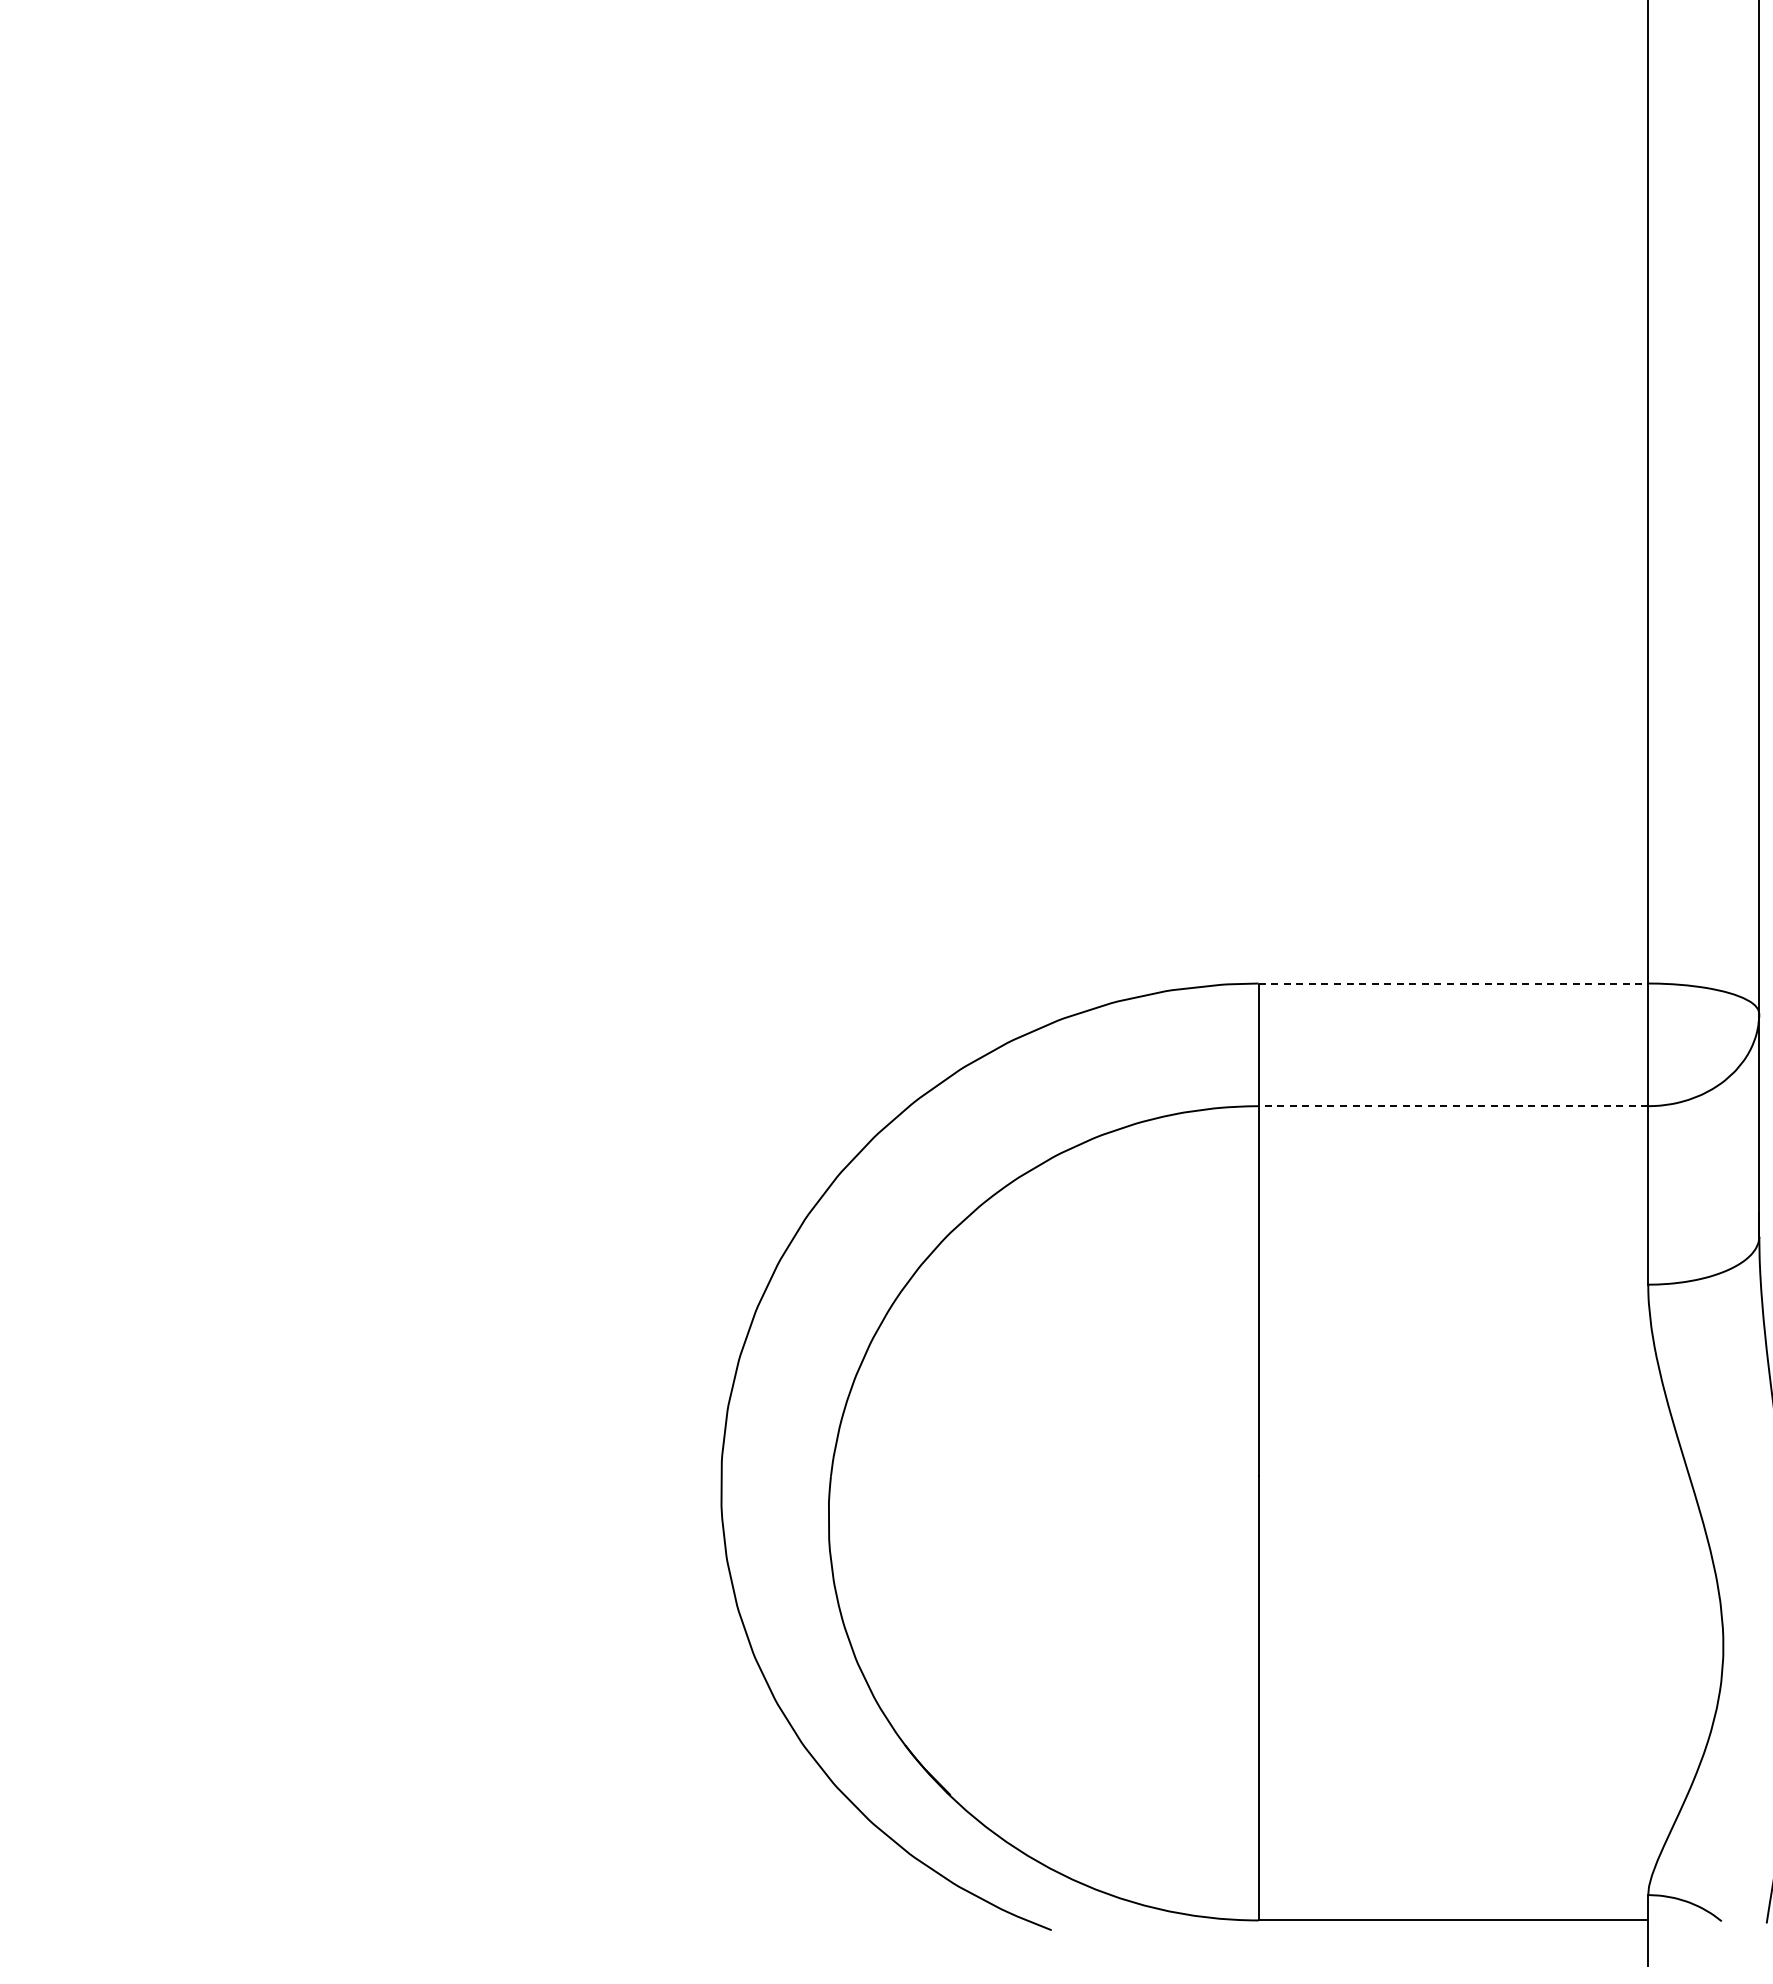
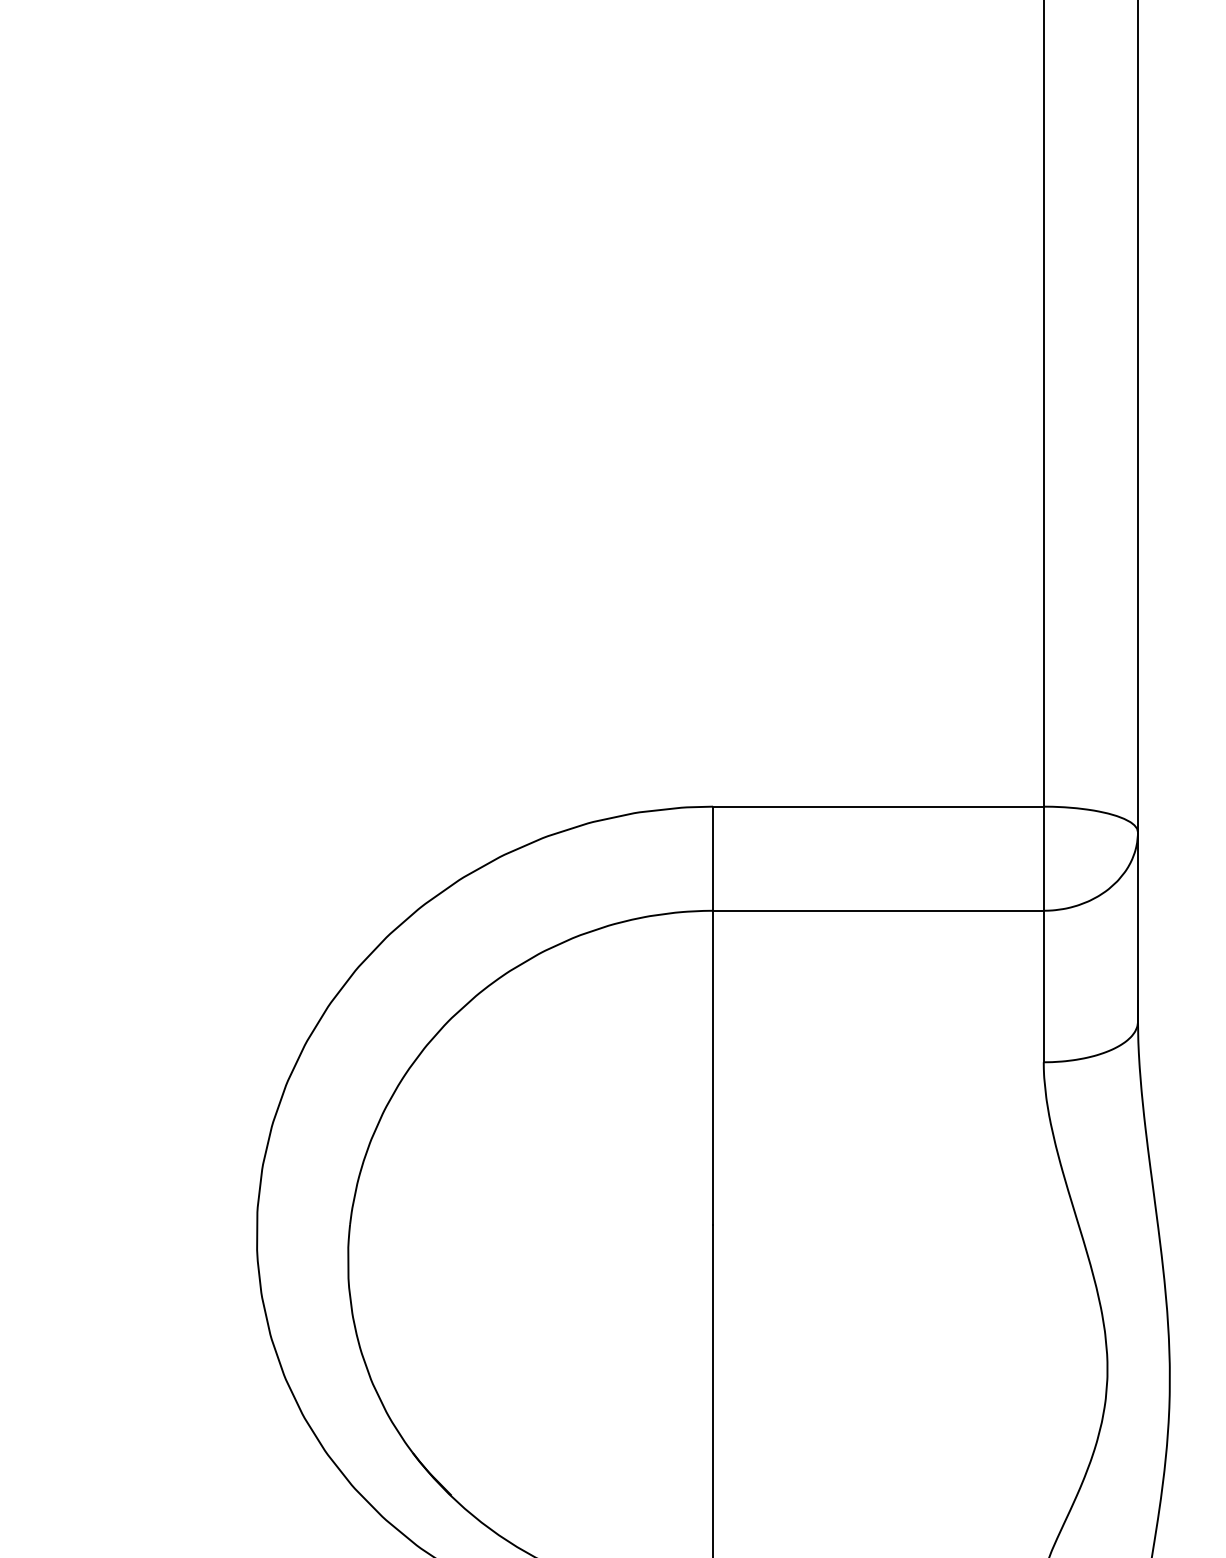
line: (1453, 983) -> (878, 806), dashed -> solid
line: (1453, 1106) -> (878, 911), dashed -> solid

